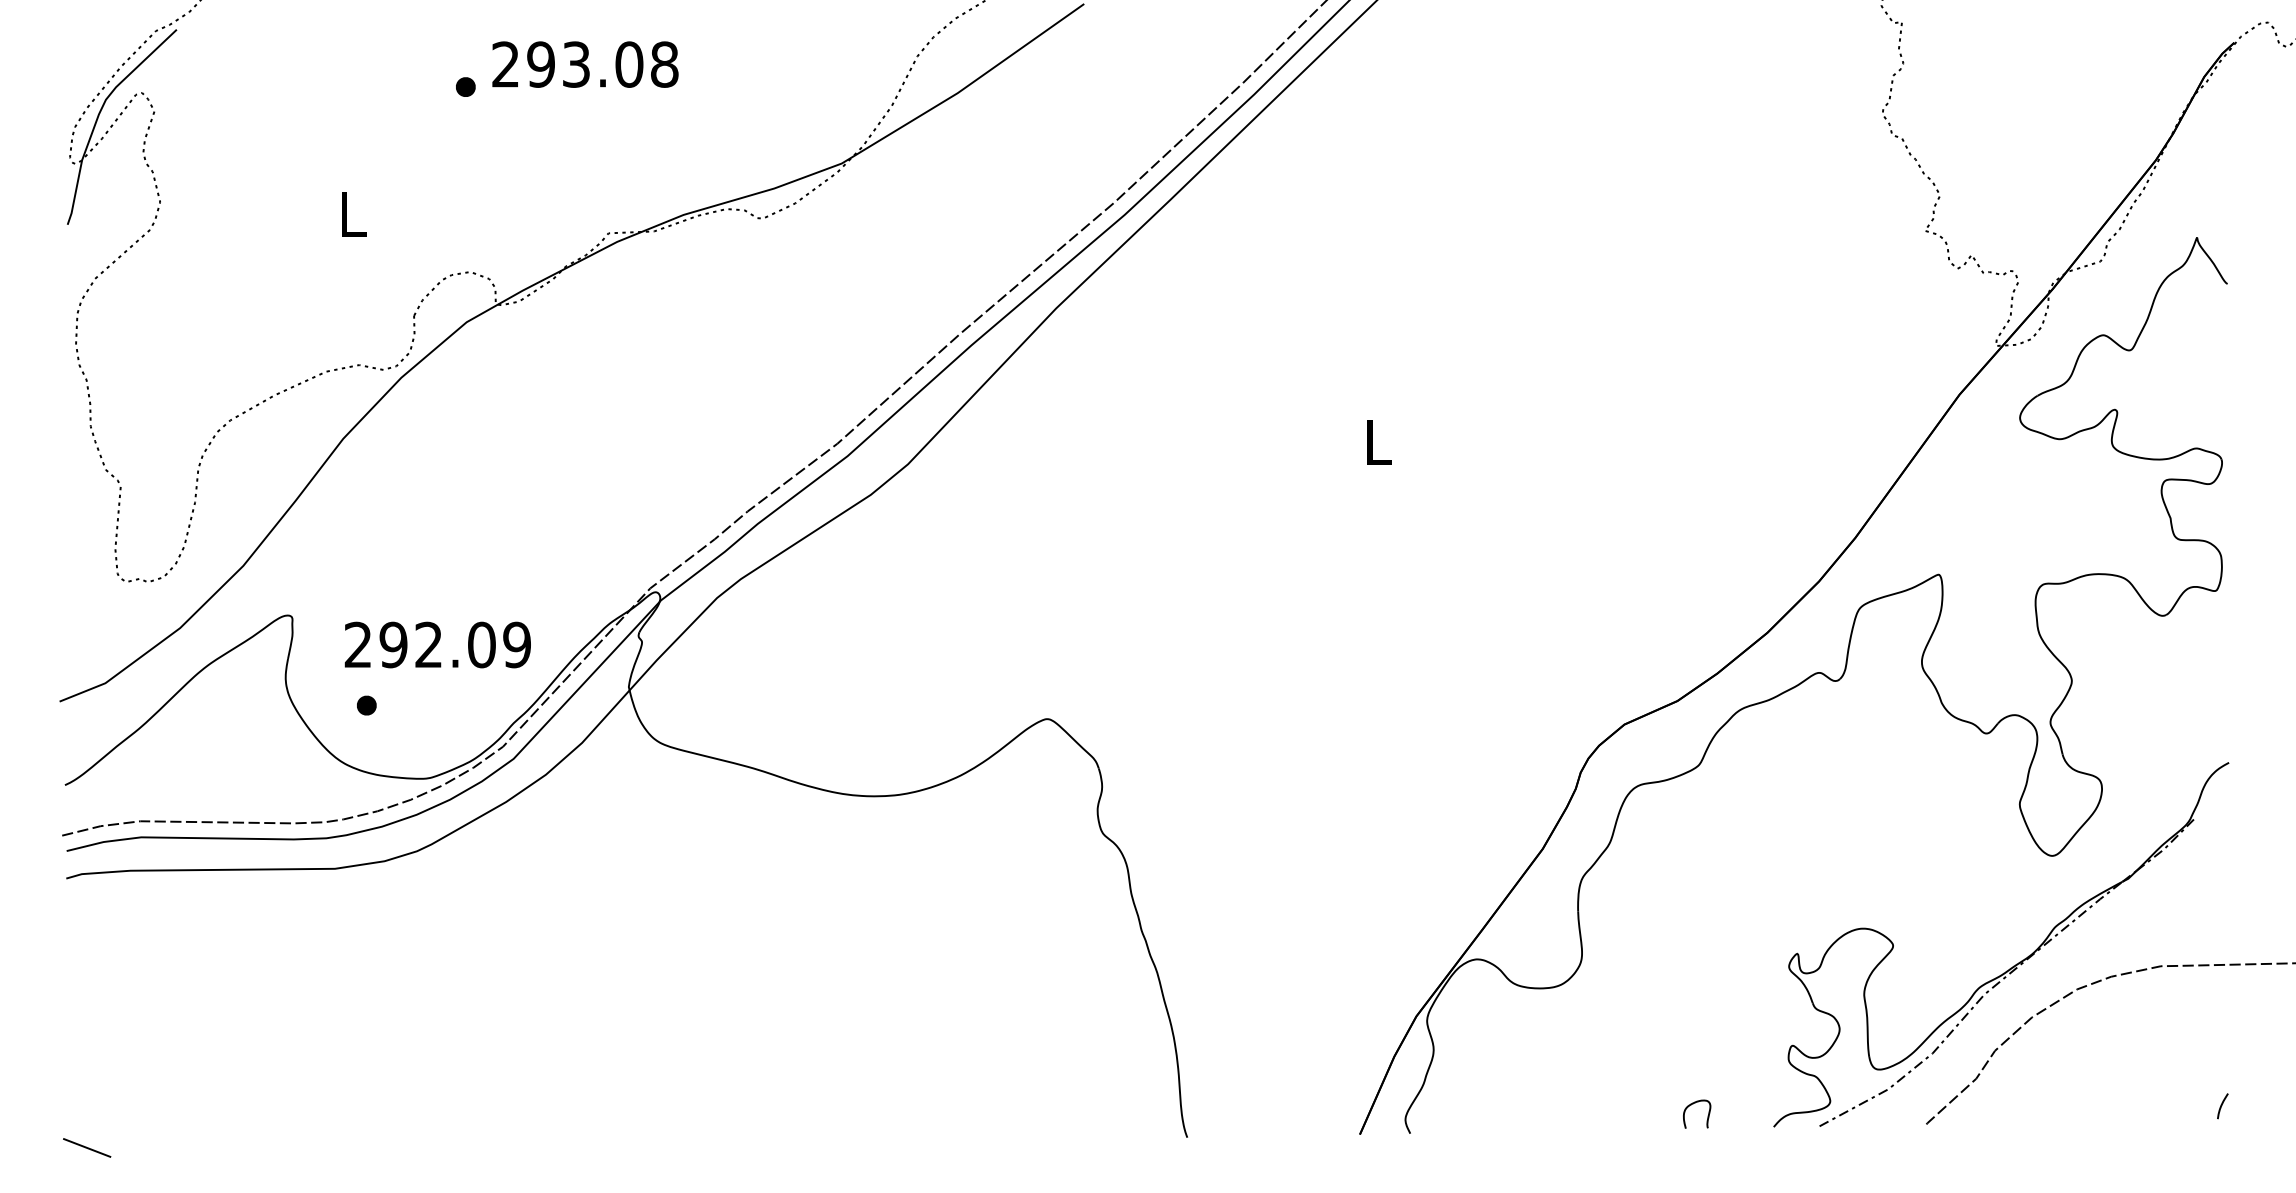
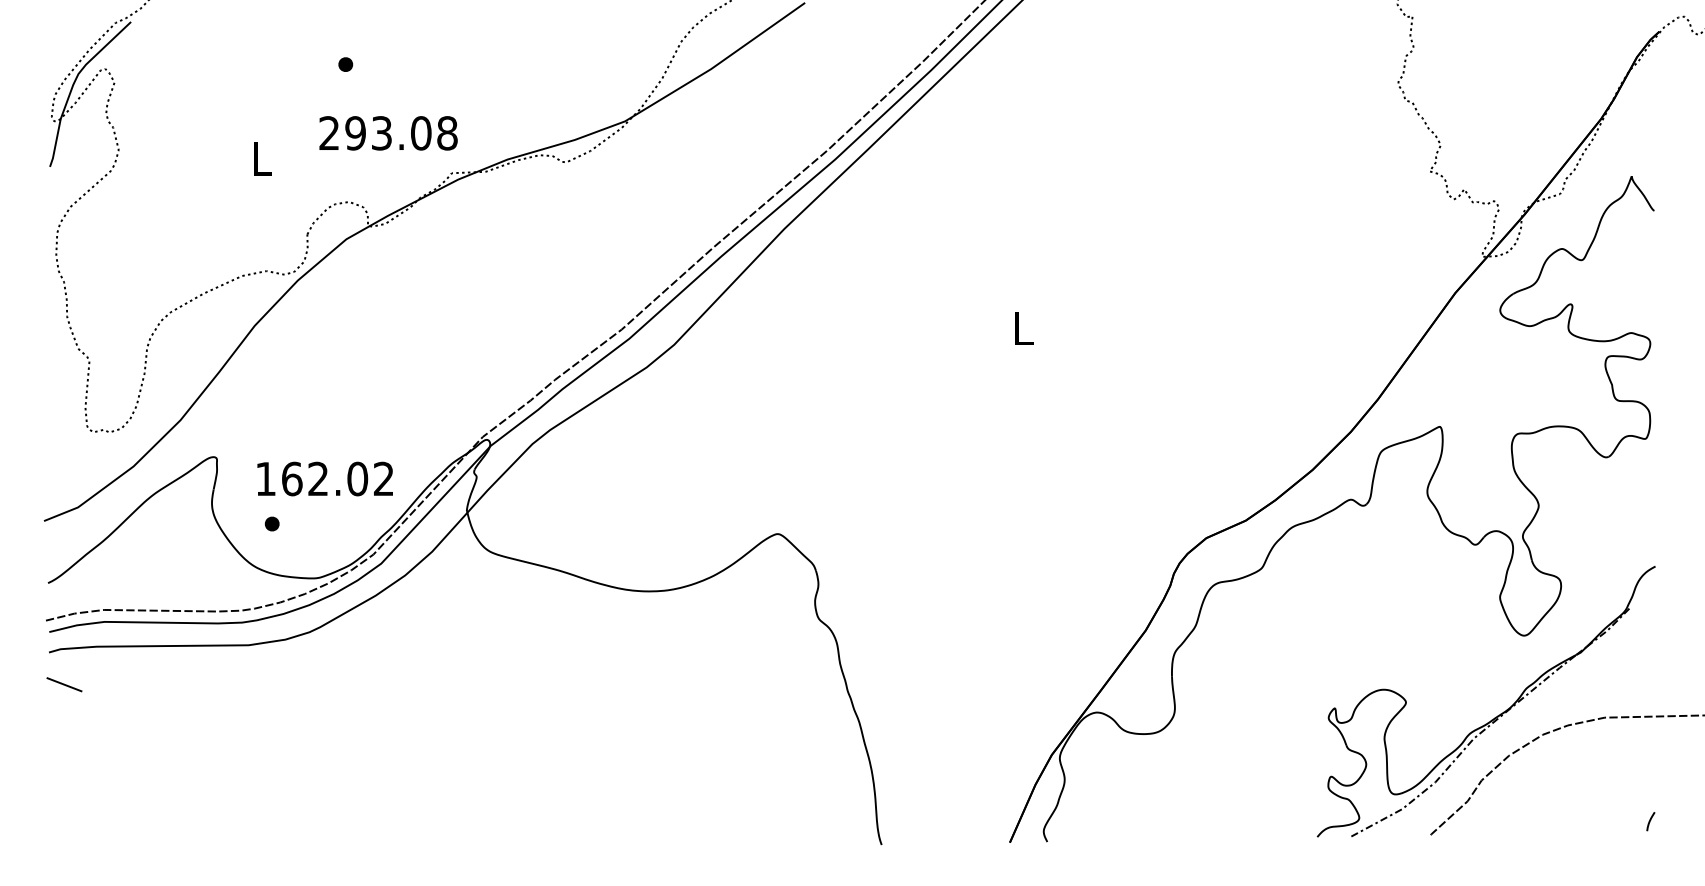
text: (585, 64) -> (388, 133), moved
text: (437, 644) -> (324, 478), 292.09 -> 162.02
curve: (1693, 1104) -> (1257, 820), removed
line: (87, 1147) -> (64, 684), moved

